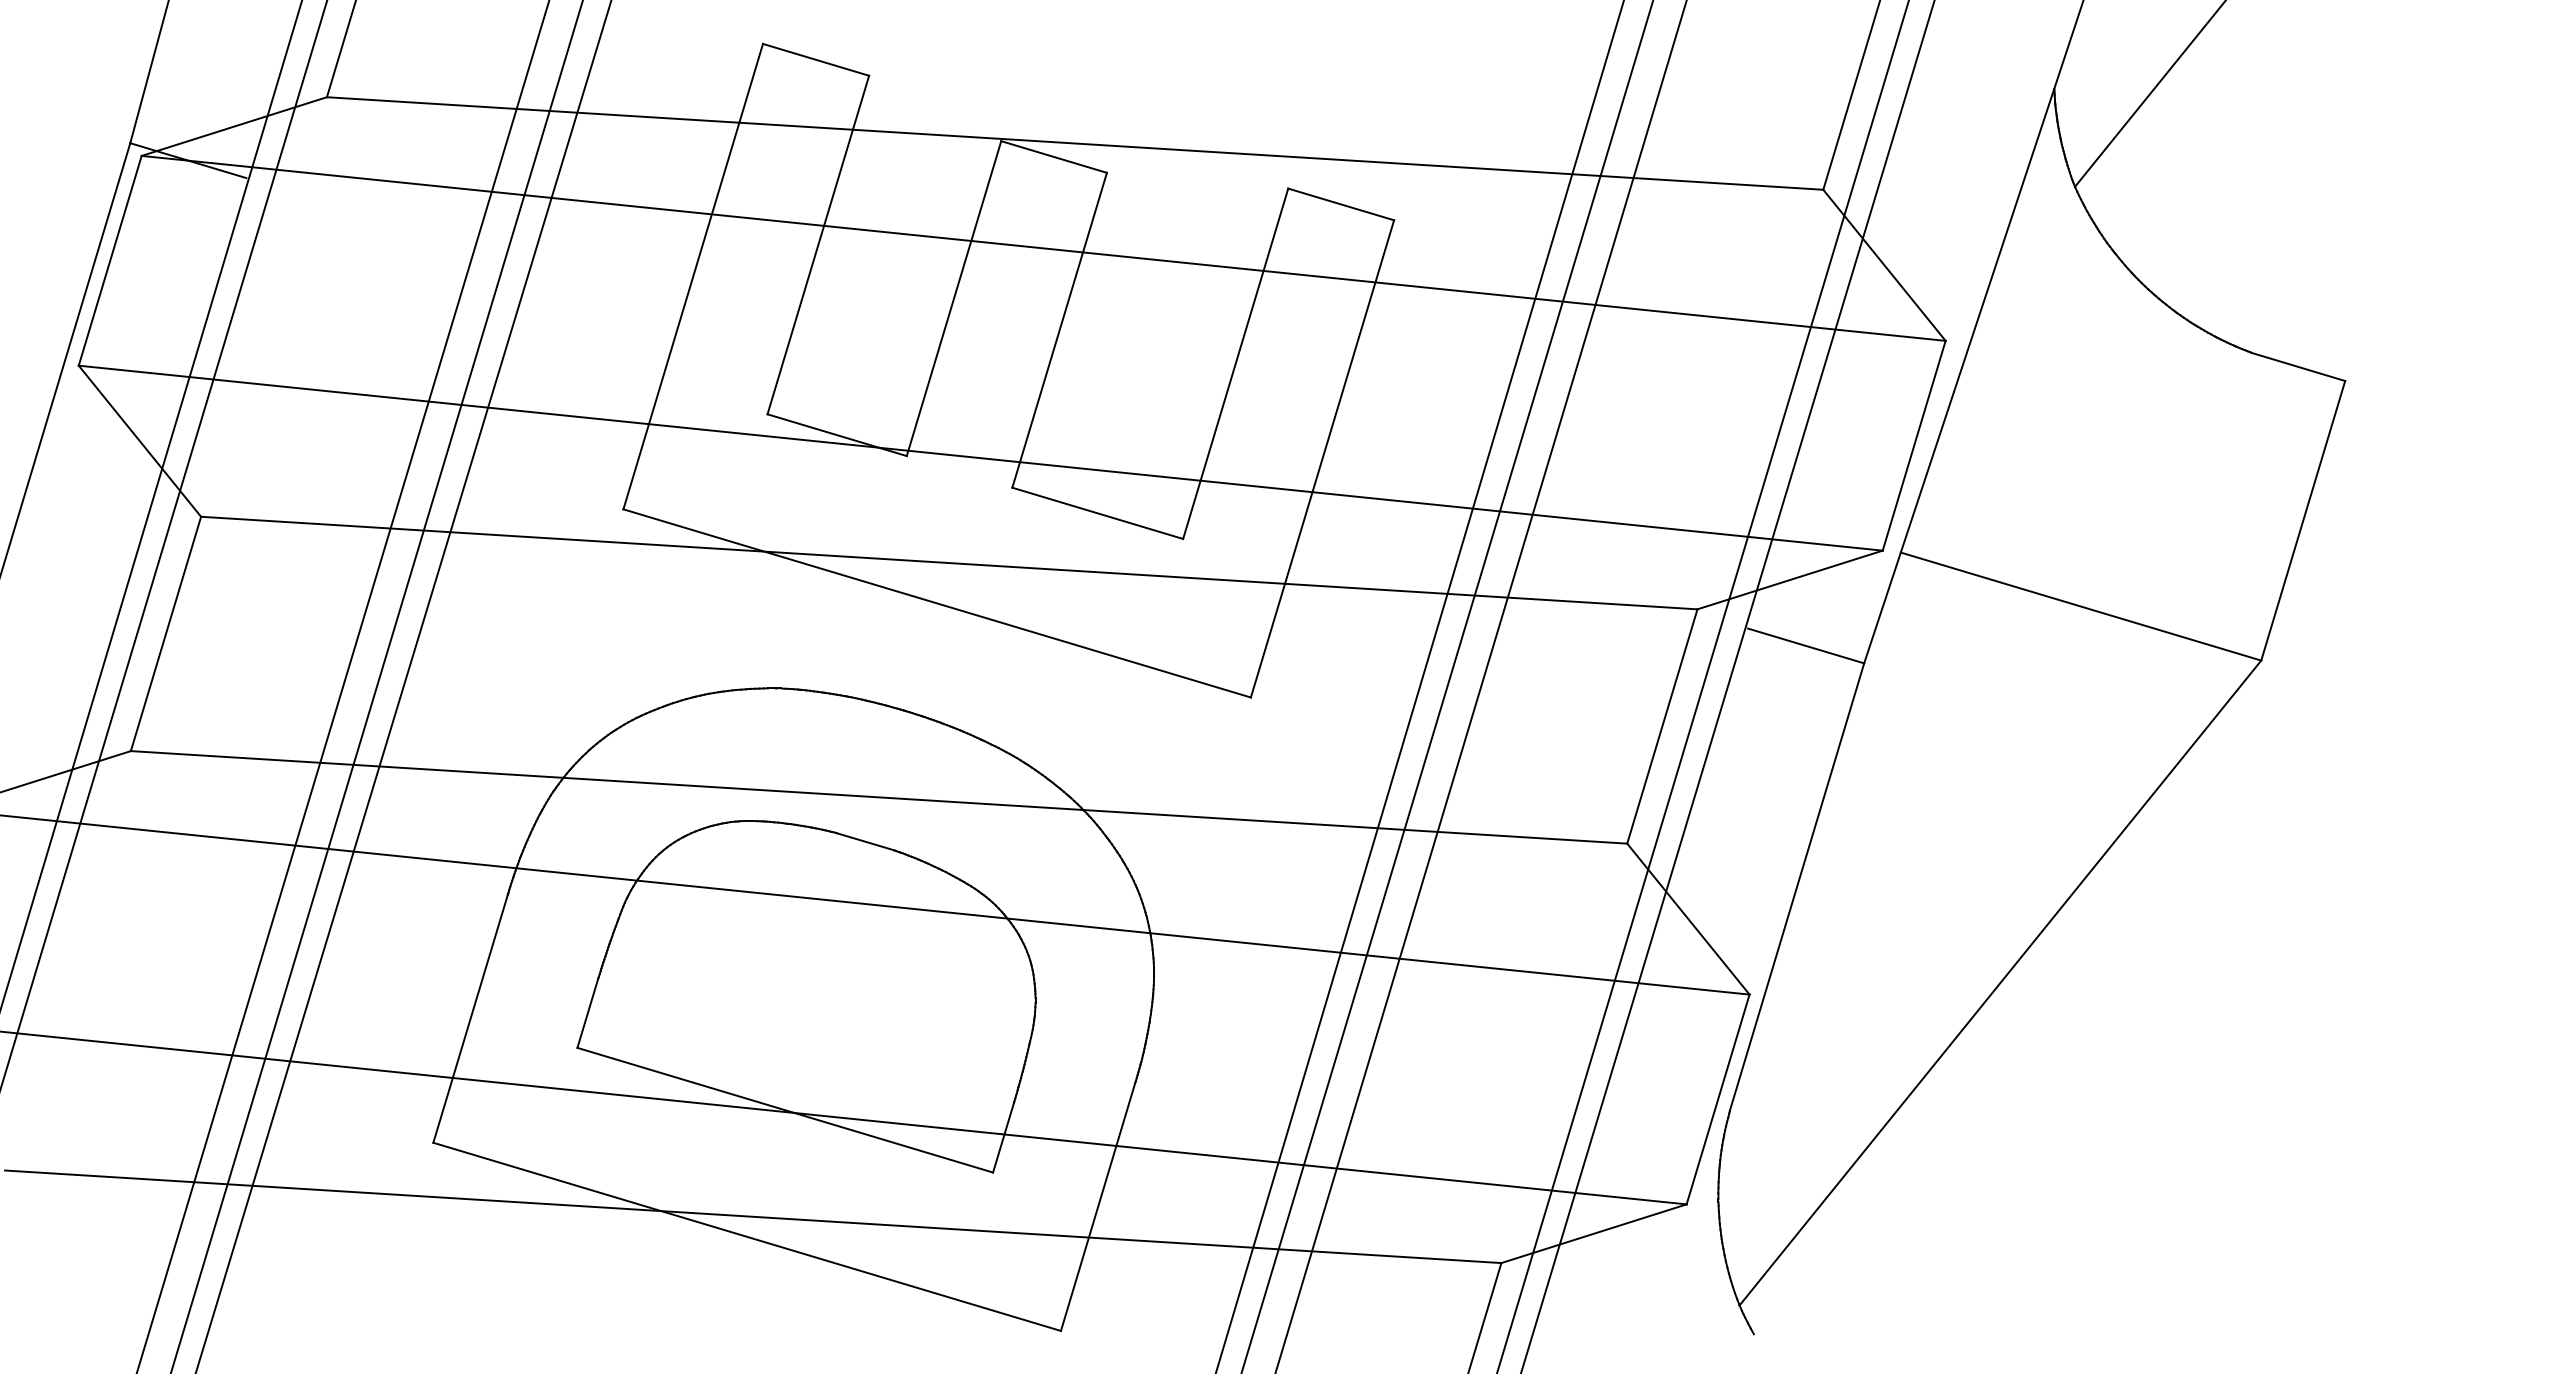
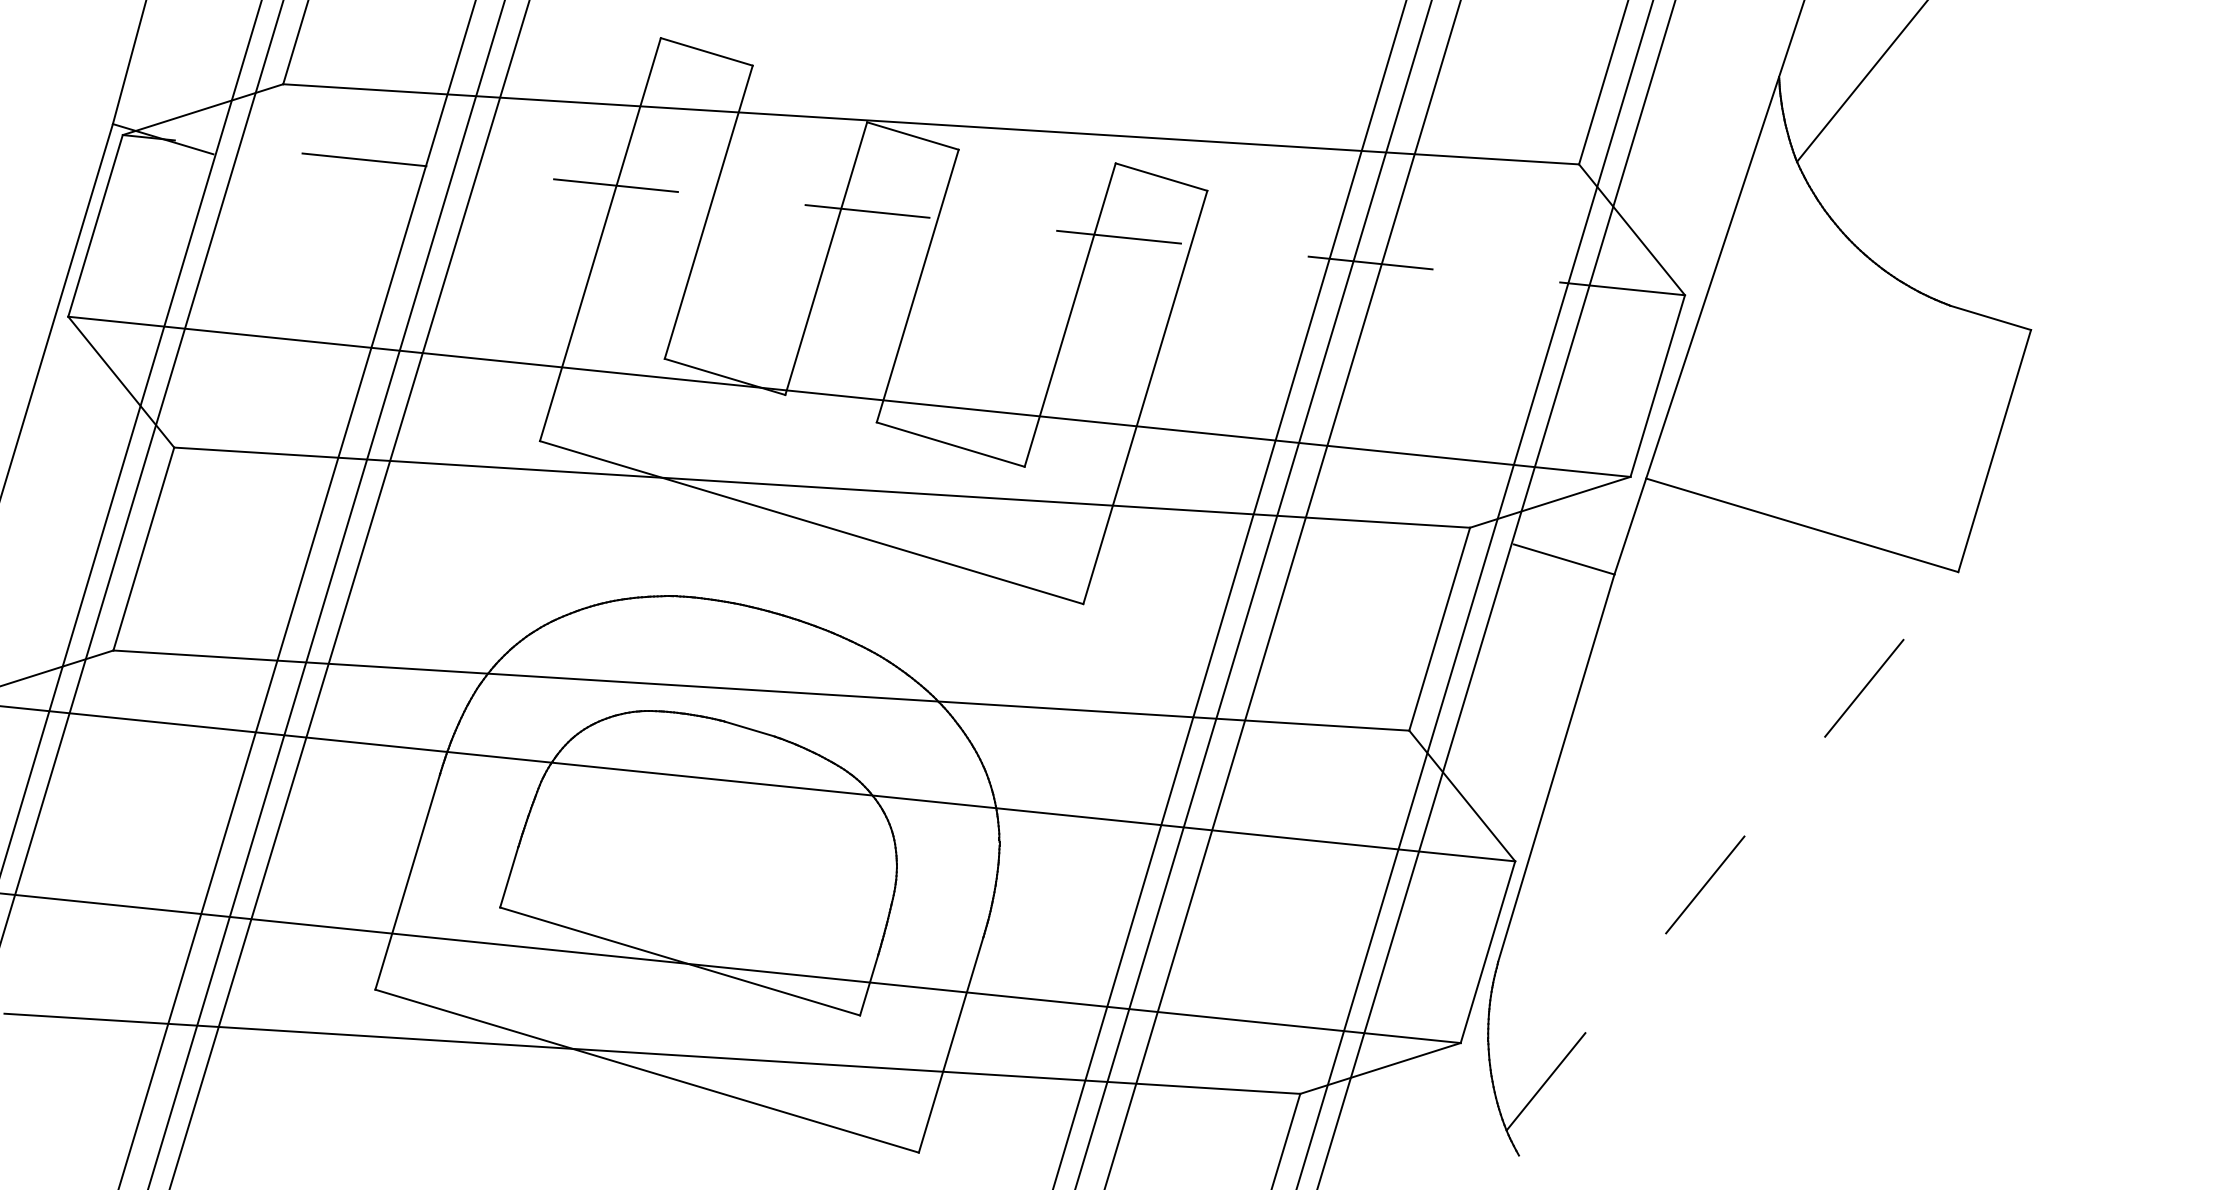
line: (1043, 248) -> (903, 215), solid -> dashed
line: (2000, 983) -> (1732, 851), solid -> dashed

